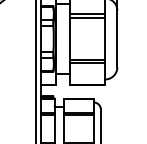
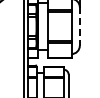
line: (116, 40) -> (79, 27), solid -> dashed

